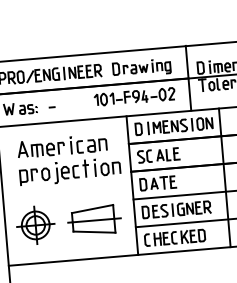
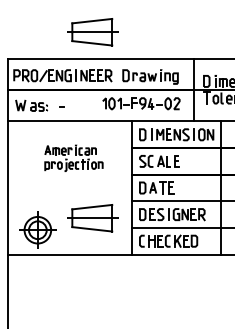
part: (77, 27) -> (92, 32), added
part: (68, 159) -> (73, 158), size x0.6
part: (35, 224) -> (37, 229), moved

